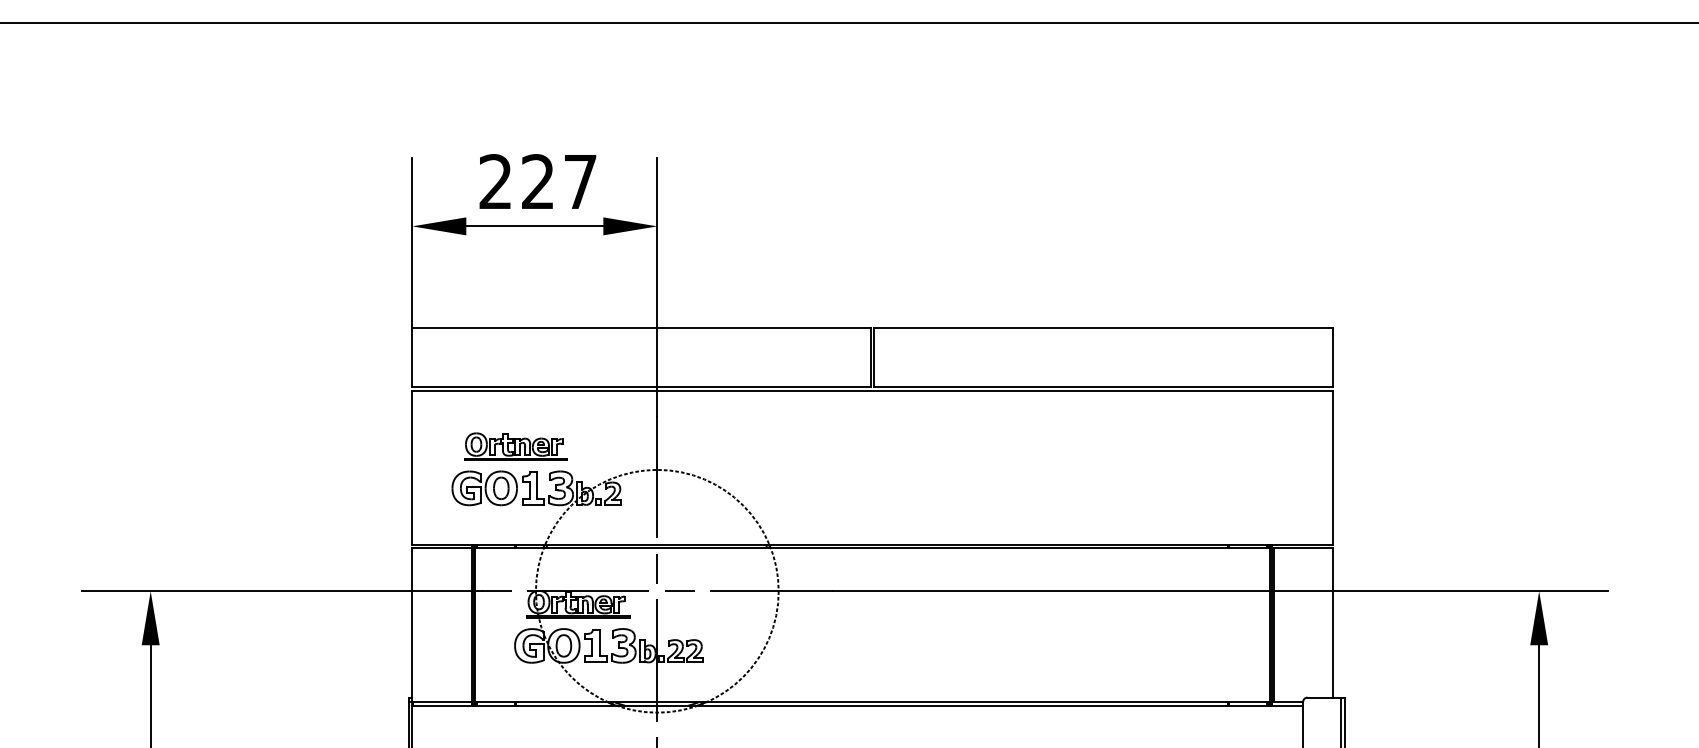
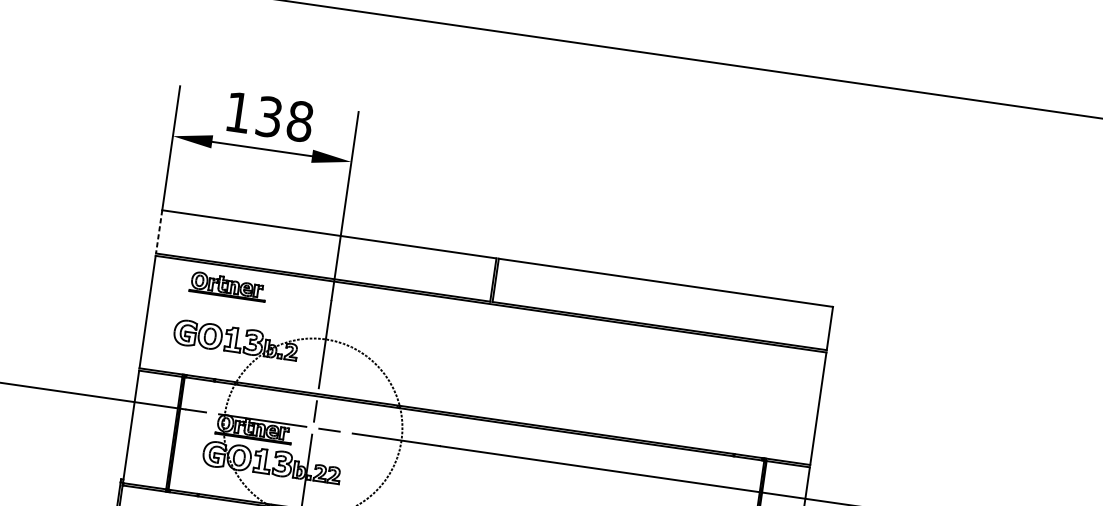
text: (538, 181) -> (269, 116), 227 -> 138
line: (412, 357) -> (159, 231), solid -> dashed
part: (515, 446) -> (228, 286), moved

